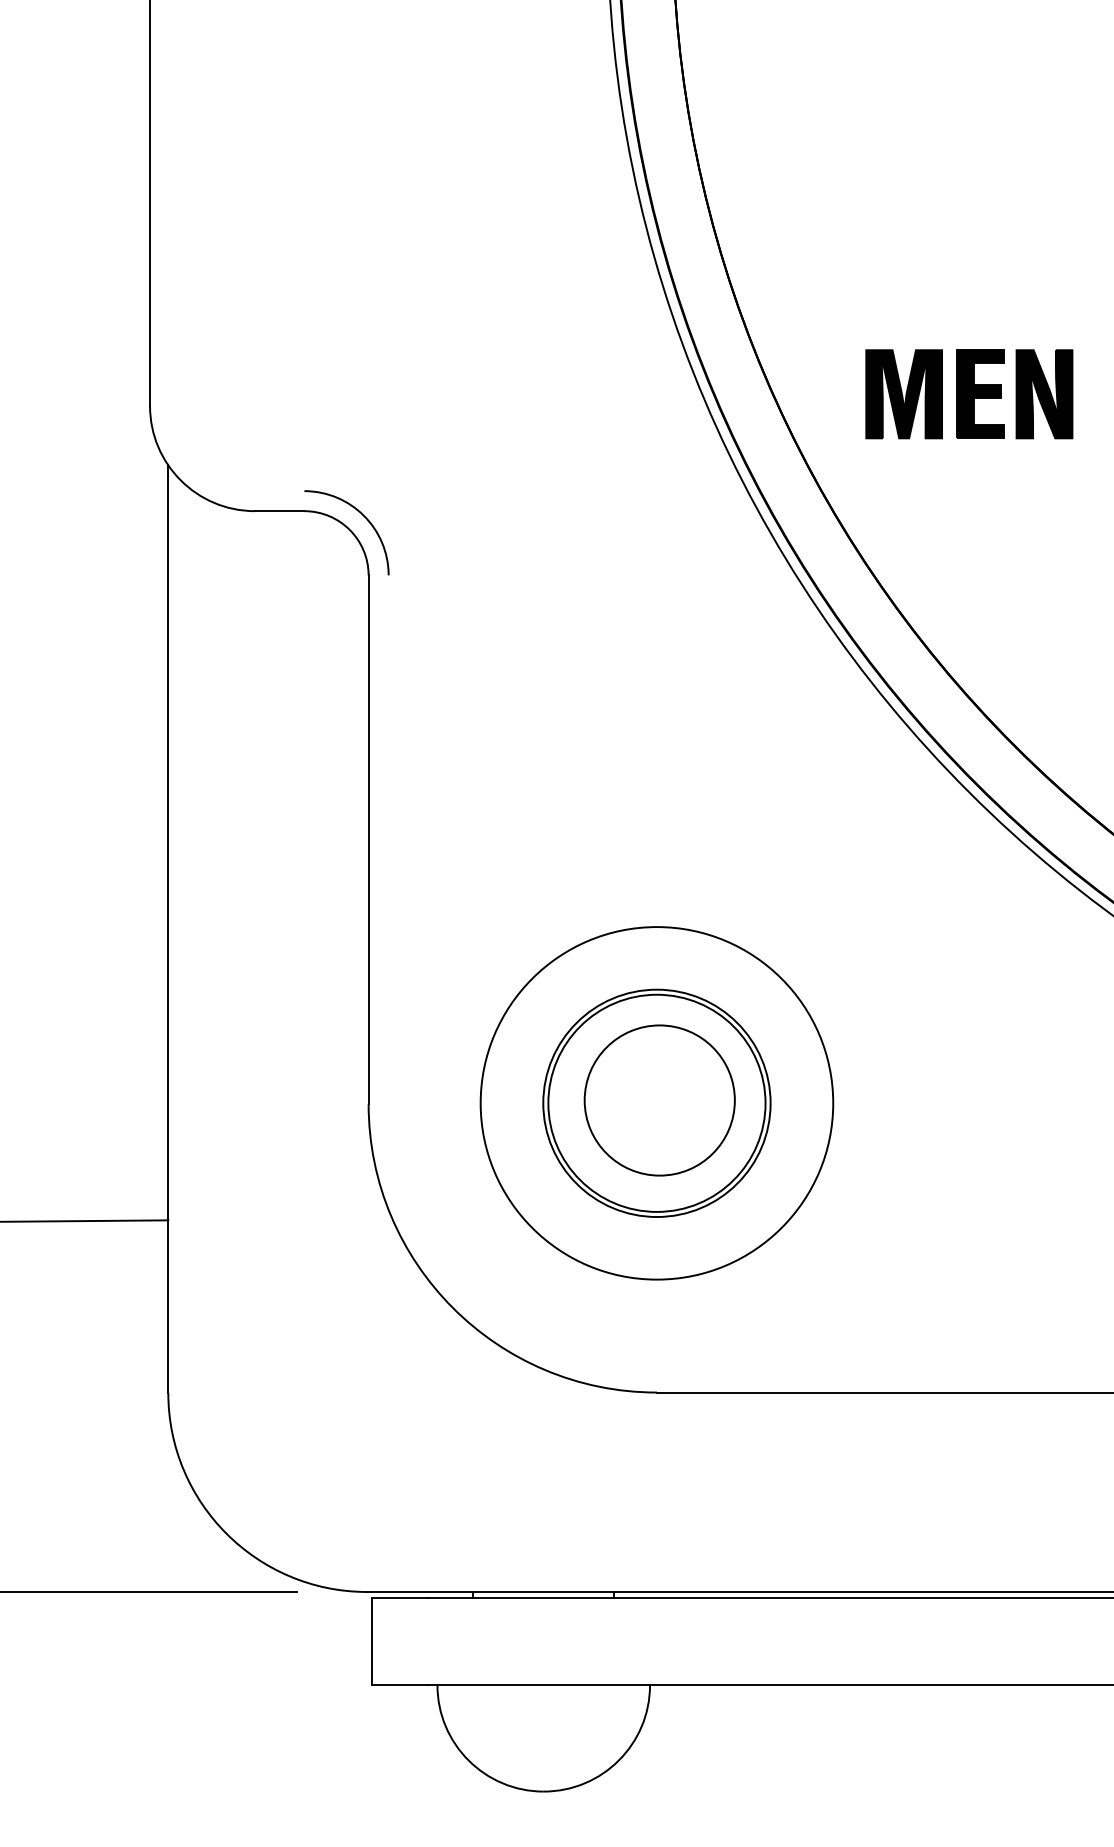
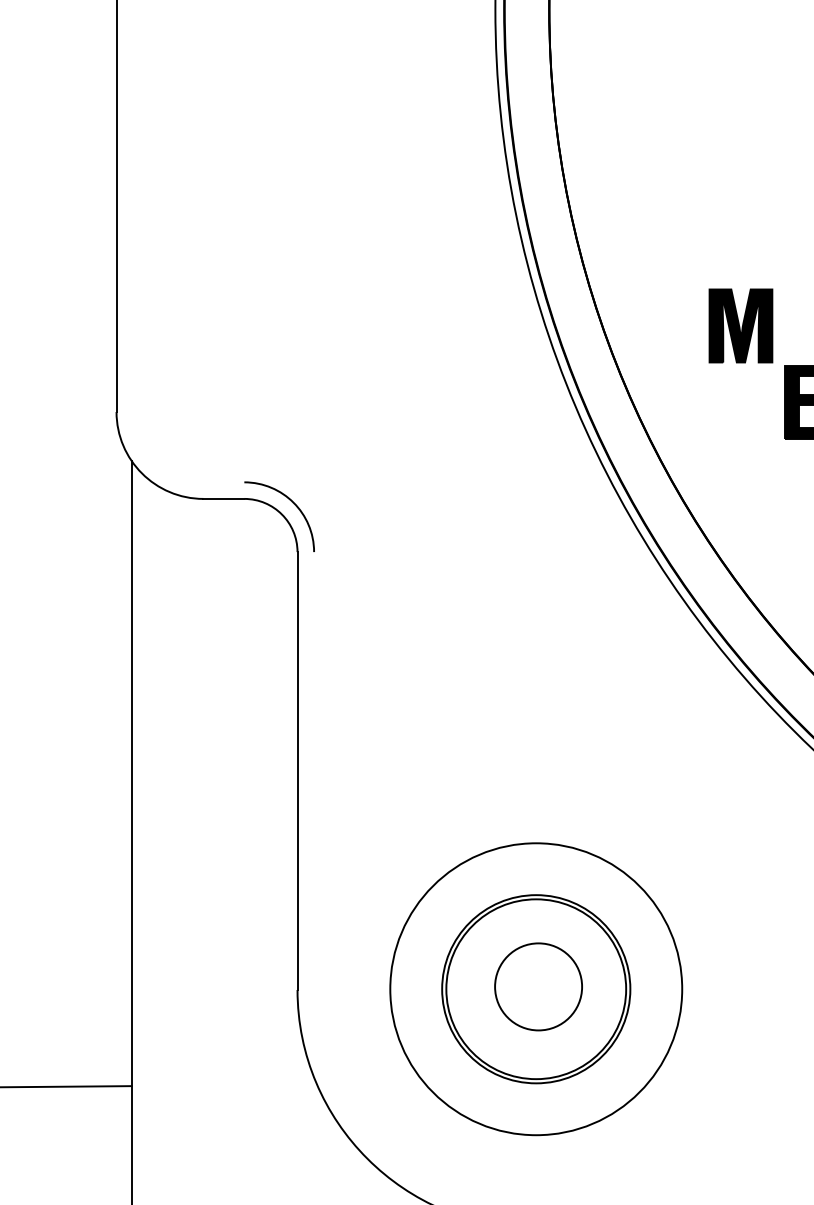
part: (903, 394) -> (740, 326), moved
circle: (659, 1100) -> (538, 986), size x0.7

